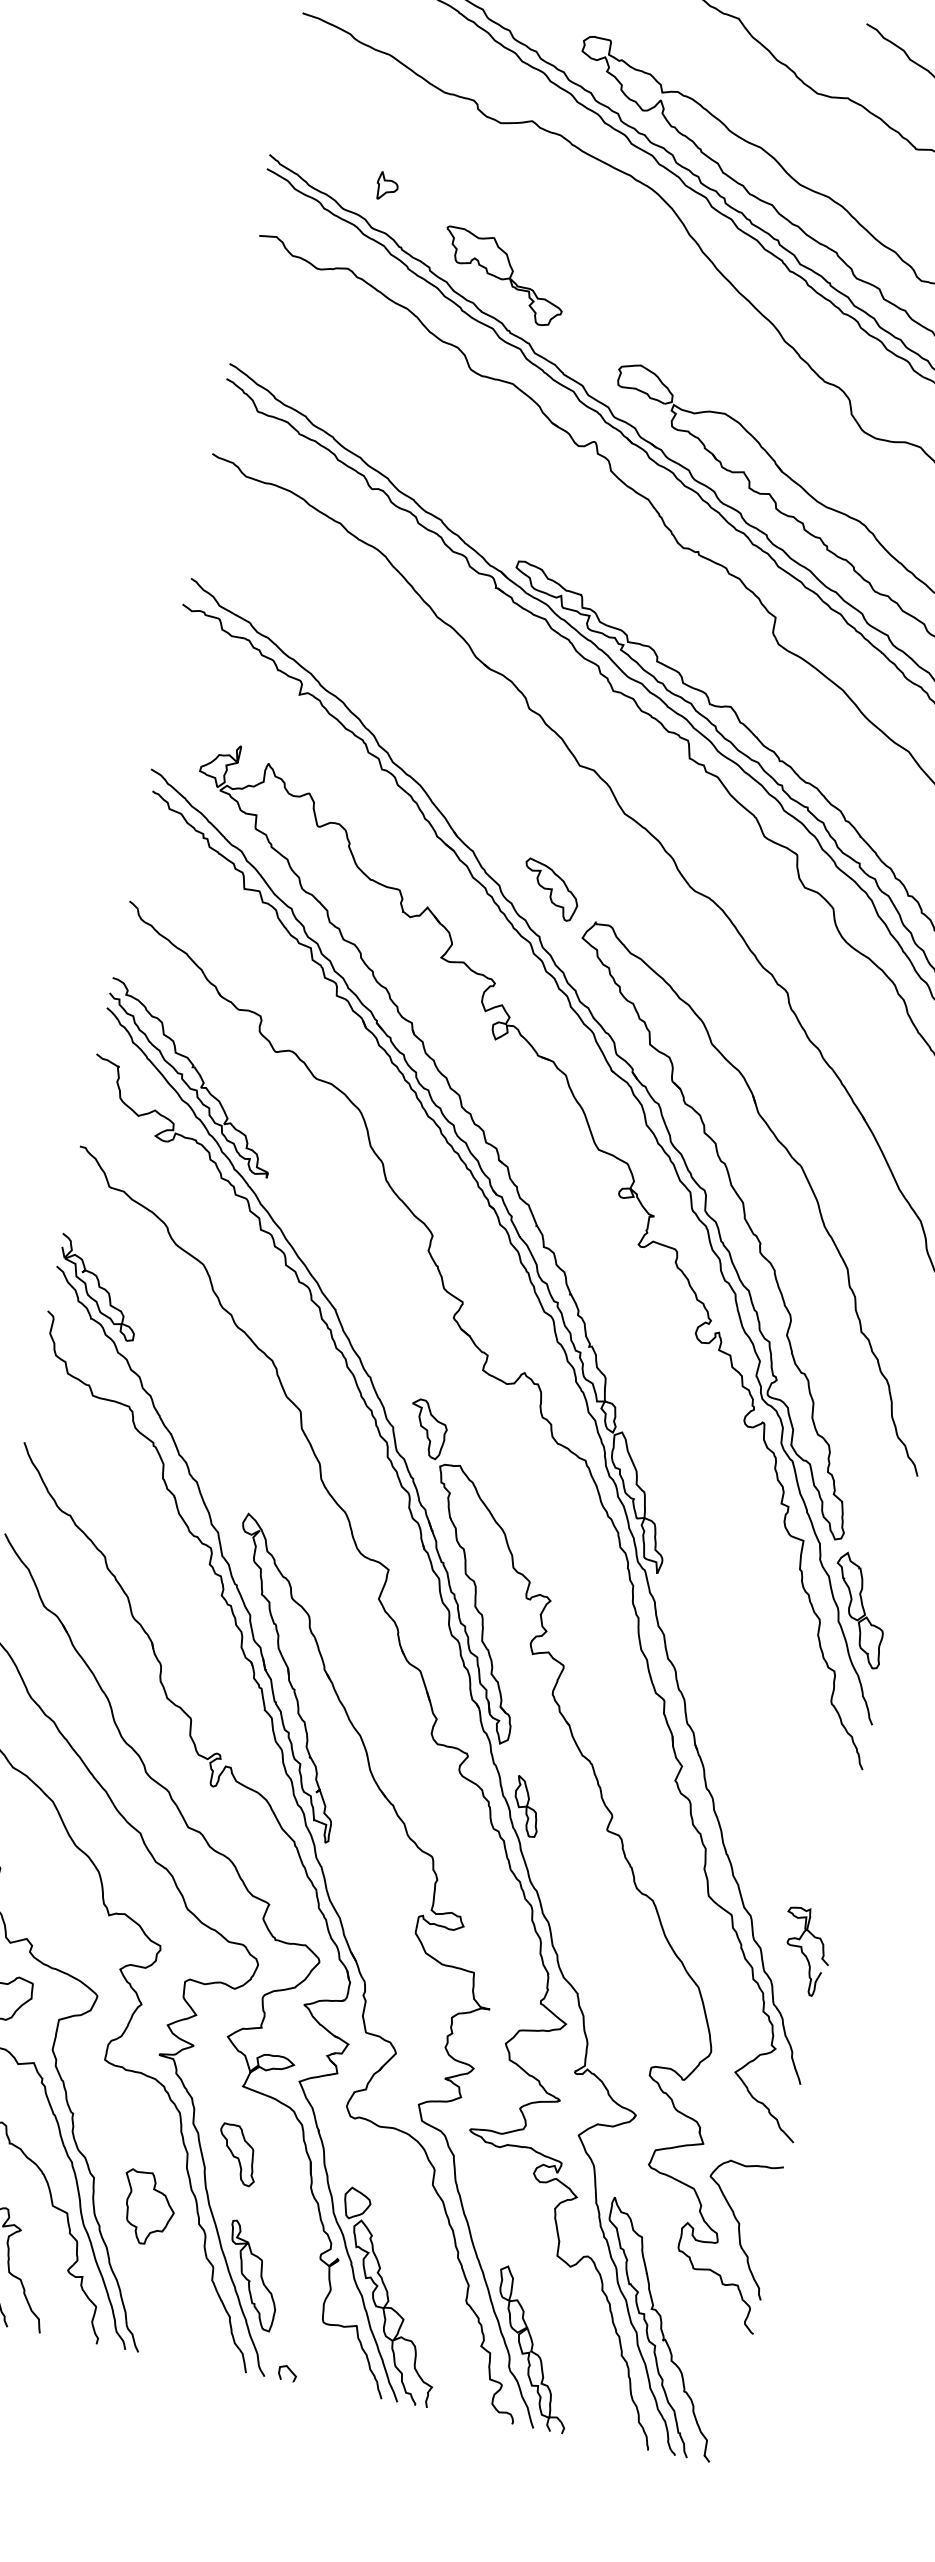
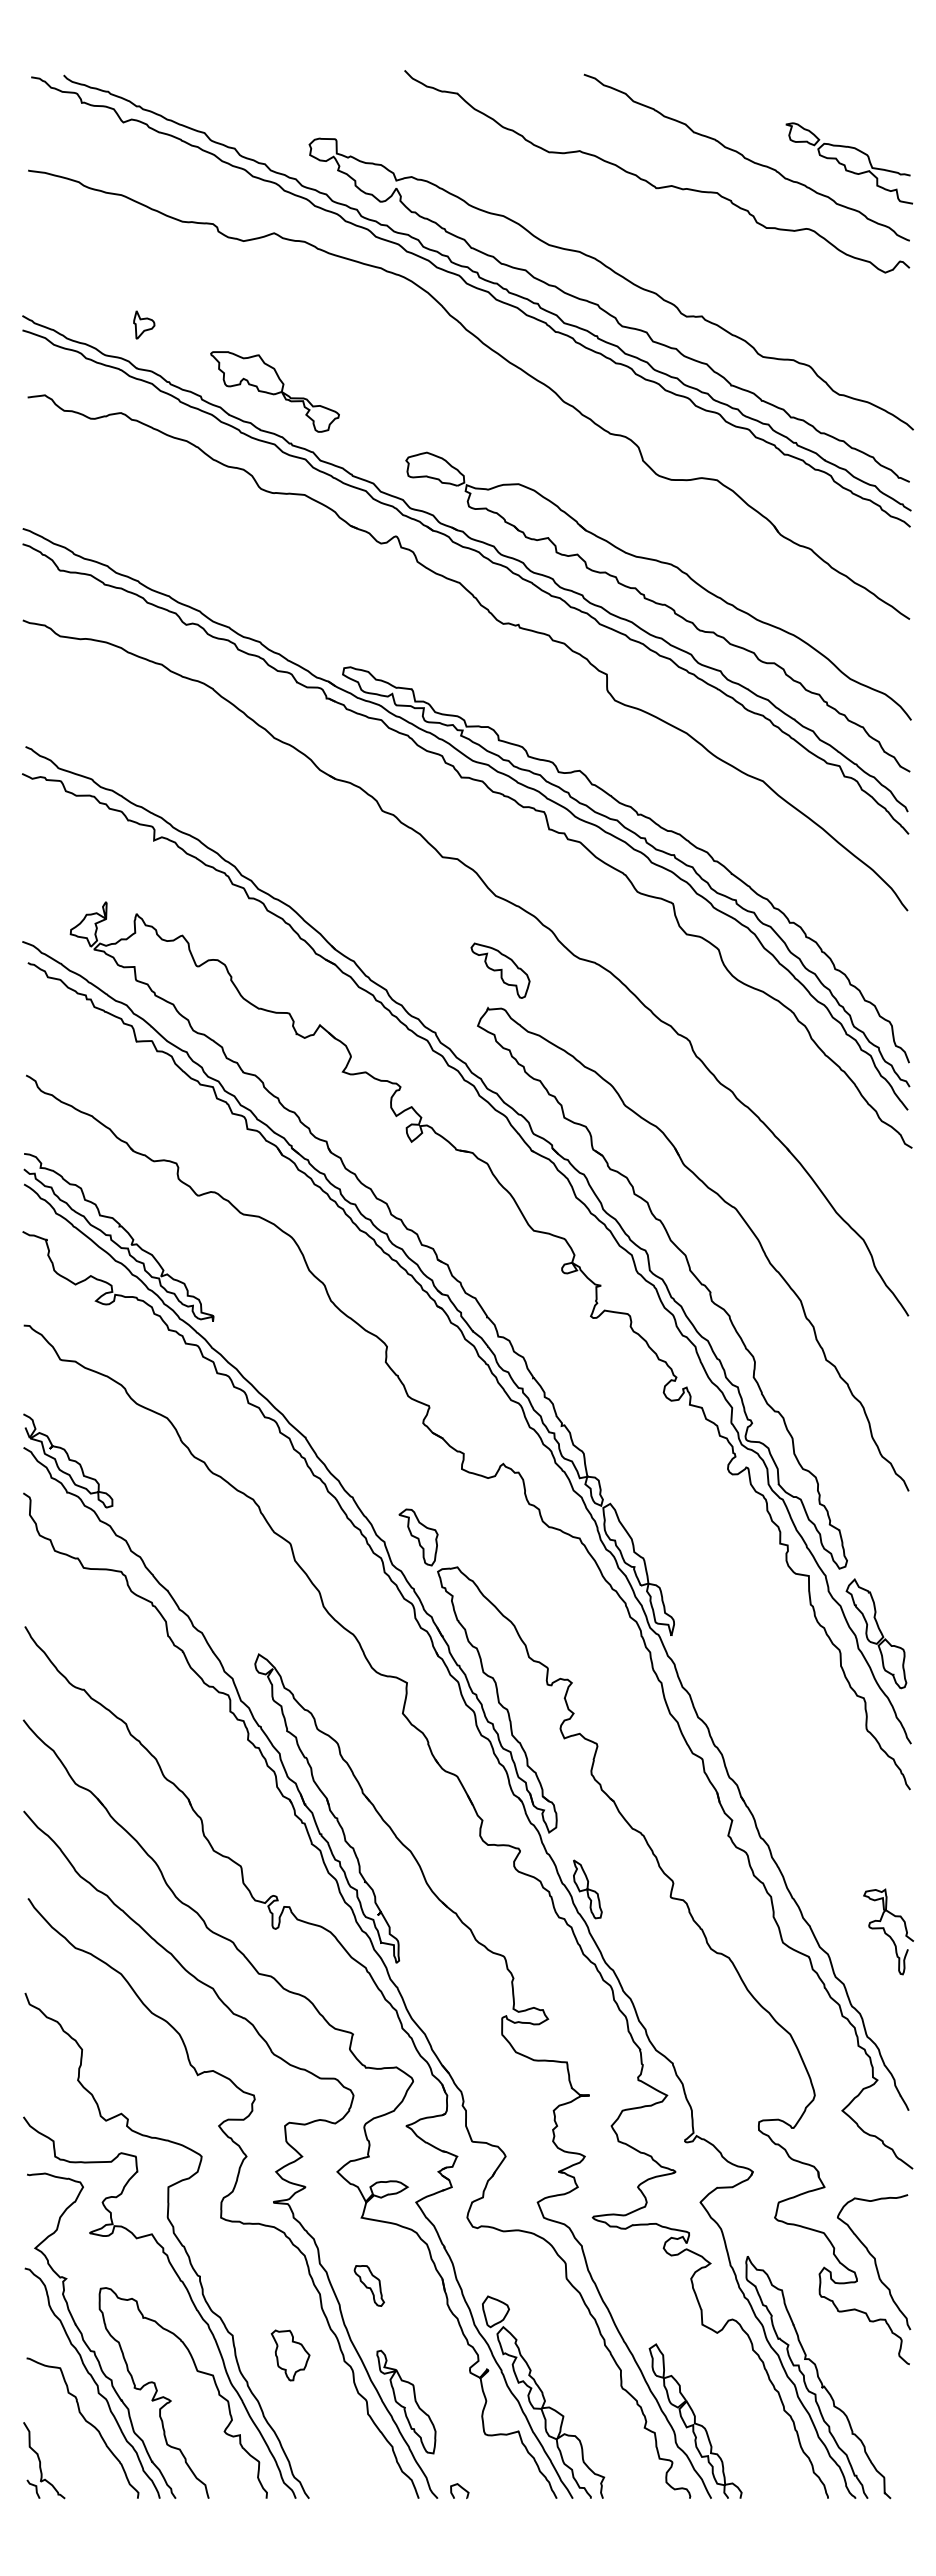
part: (550, 889) -> (500, 970), moved
curve: (803, 1951) -> (886, 1932), moved
part: (237, 2154) -> (369, 2285), size x0.7
part: (147, 2208) -> (290, 2355), size x0.7

